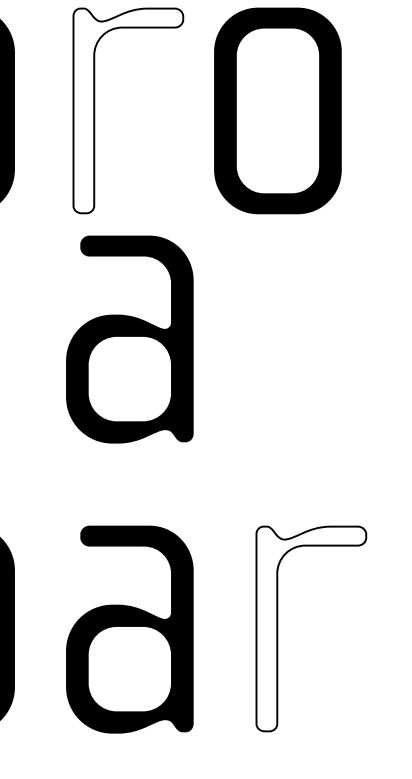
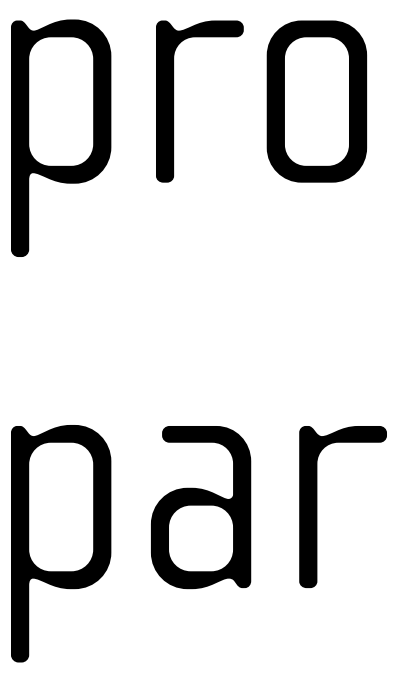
fill: (127, 110) -> (199, 101), added
part: (130, 339) -> (201, 280), removed
fill: (311, 628) -> (343, 506), added

